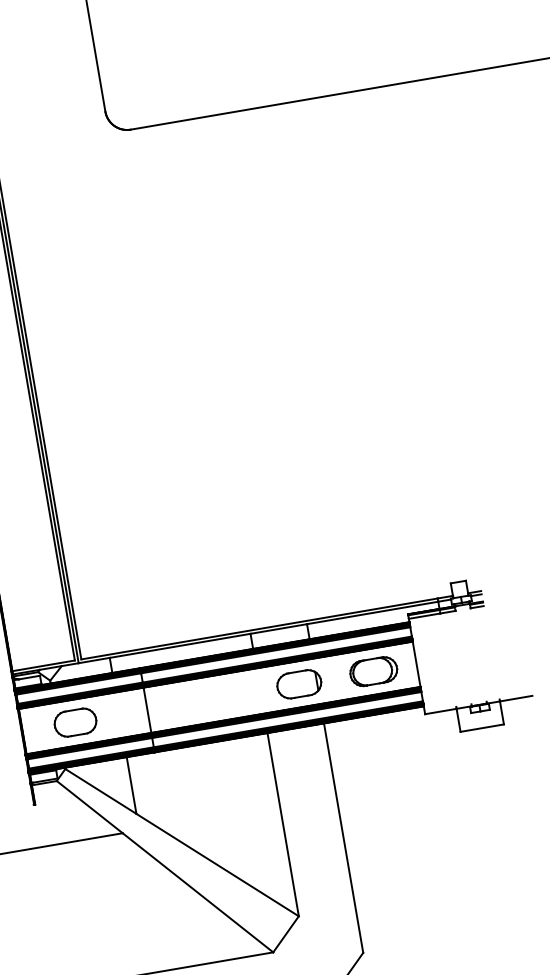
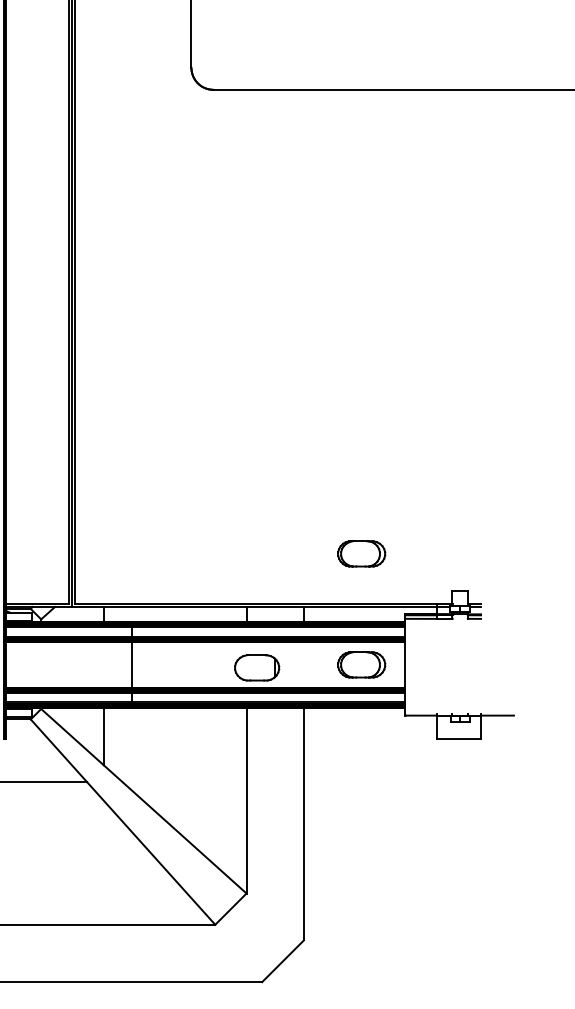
part: (354, 561) -> (361, 553), added
part: (299, 683) -> (257, 667), moved
part: (74, 722) -> (58, 664), removed

